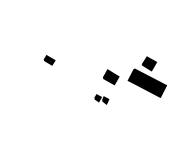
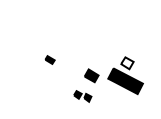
part: (49, 60) -> (50, 60), moved
fill: (148, 63) -> (126, 62), removed
part: (101, 99) -> (82, 96), size x1.4

